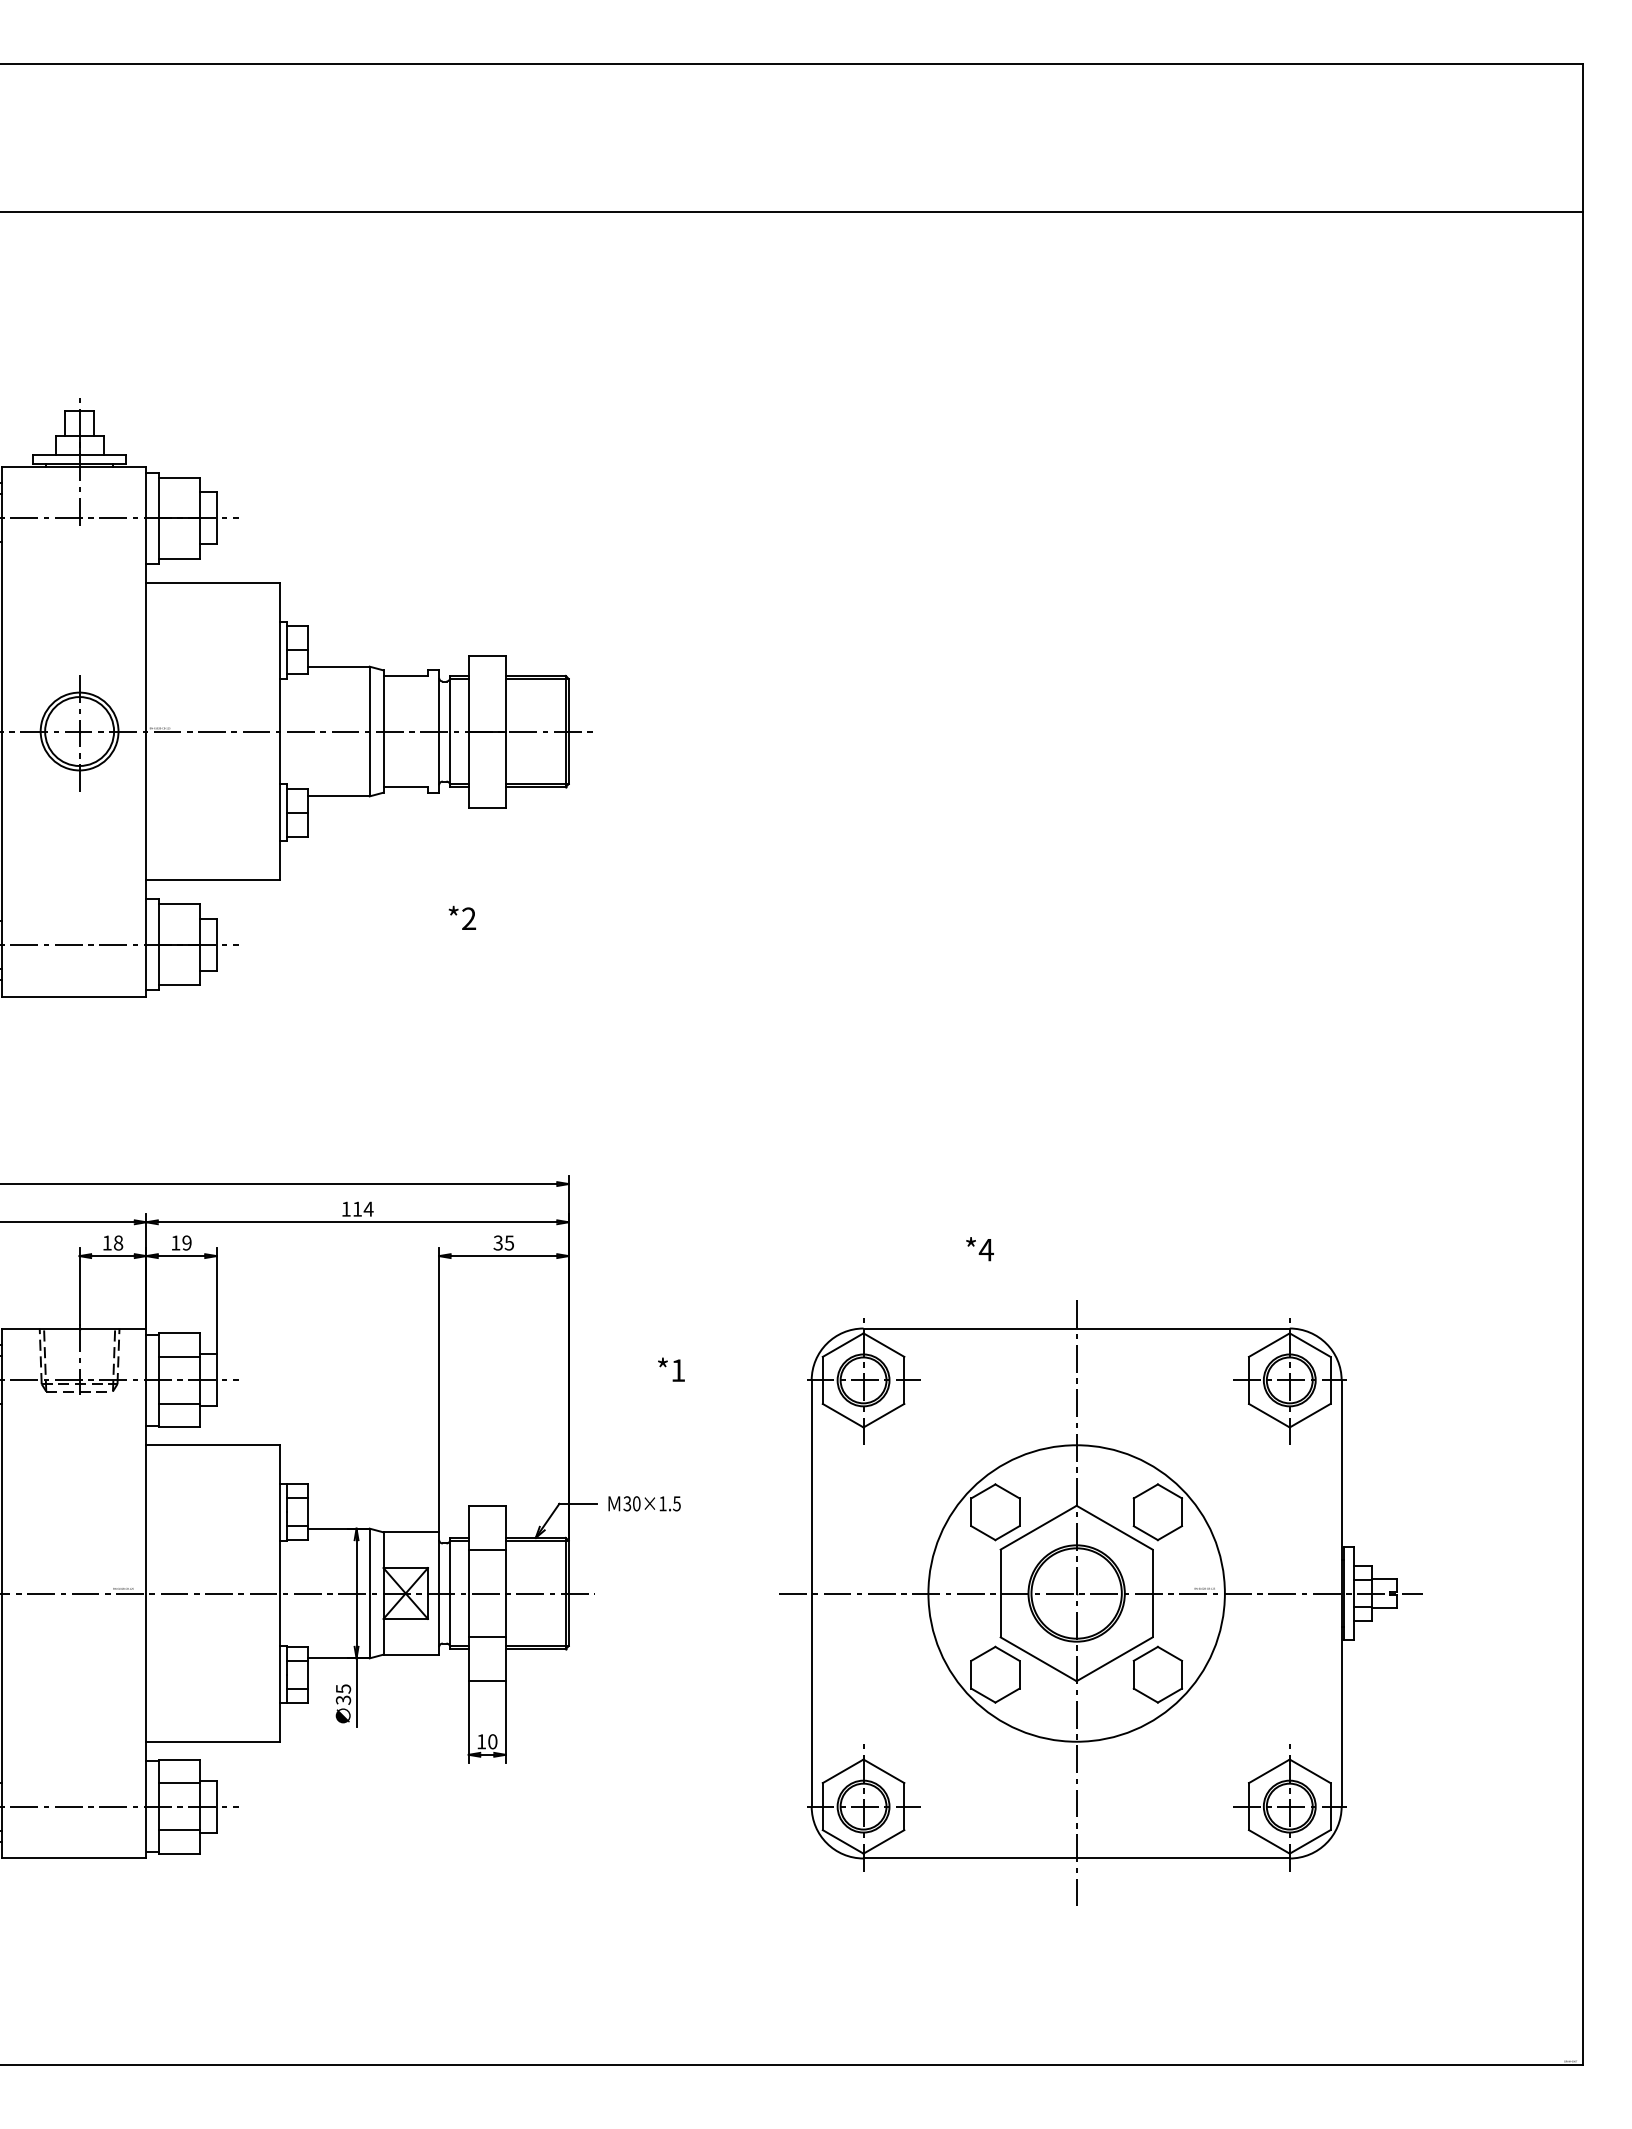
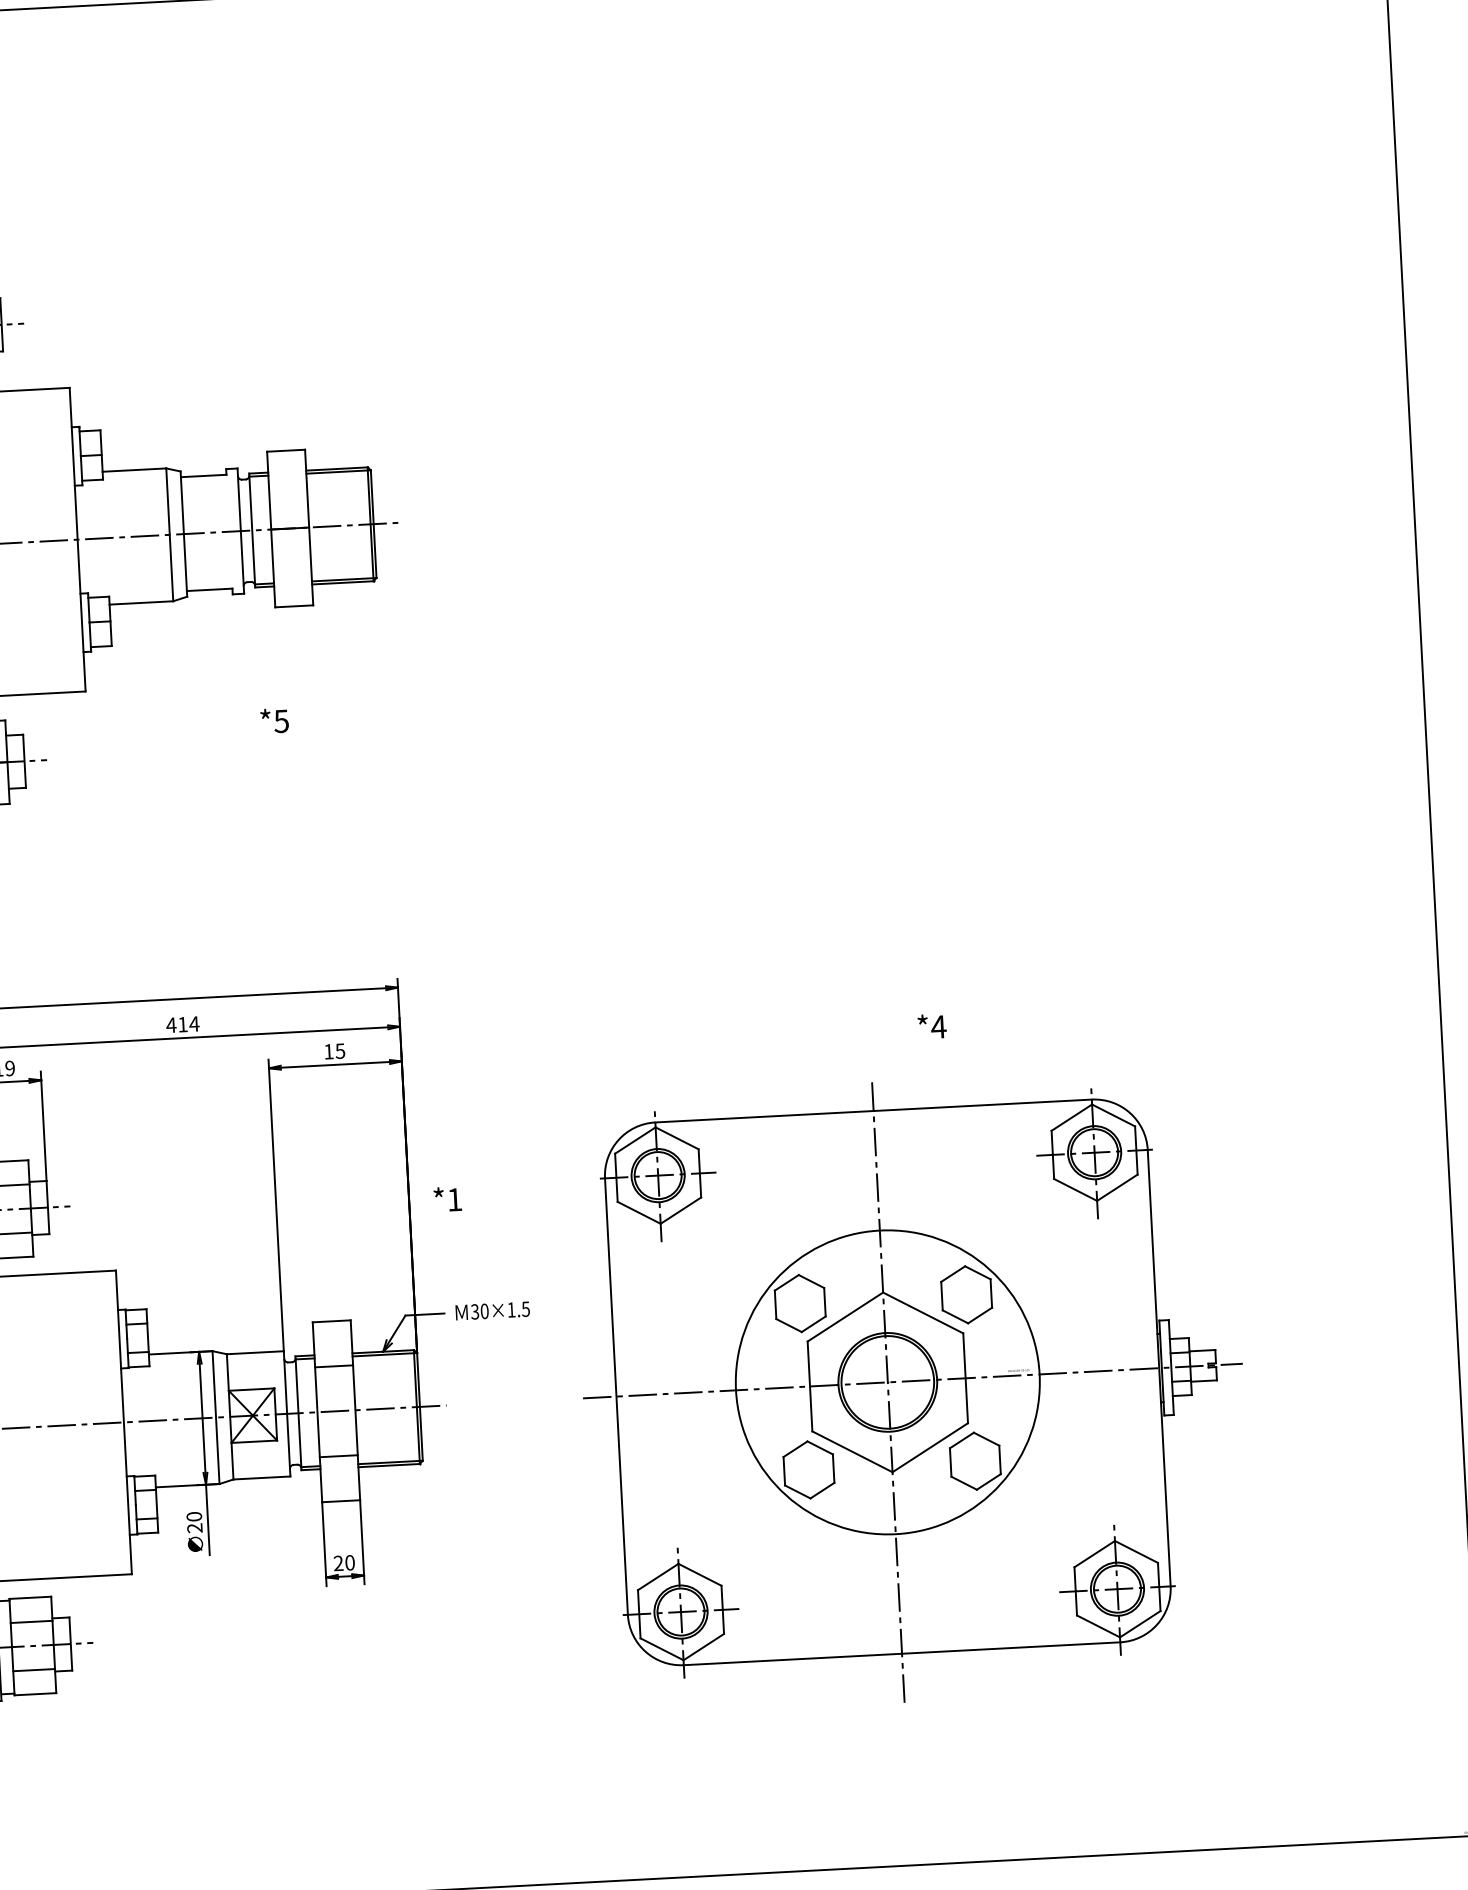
text: (468, 918) -> (280, 721), *2 -> *5
text: (346, 1208) -> (171, 1024), 114 -> 414
text: (497, 1242) -> (328, 1051), 35 -> 15
text: (979, 1249) -> (931, 1026), moved
text: (671, 1369) -> (447, 1199), moved
part: (1100, 1602) -> (912, 1390), moved
text: (343, 1694) -> (194, 1522), 35 -> 20
text: (481, 1741) -> (338, 1563), 10 -> 20

